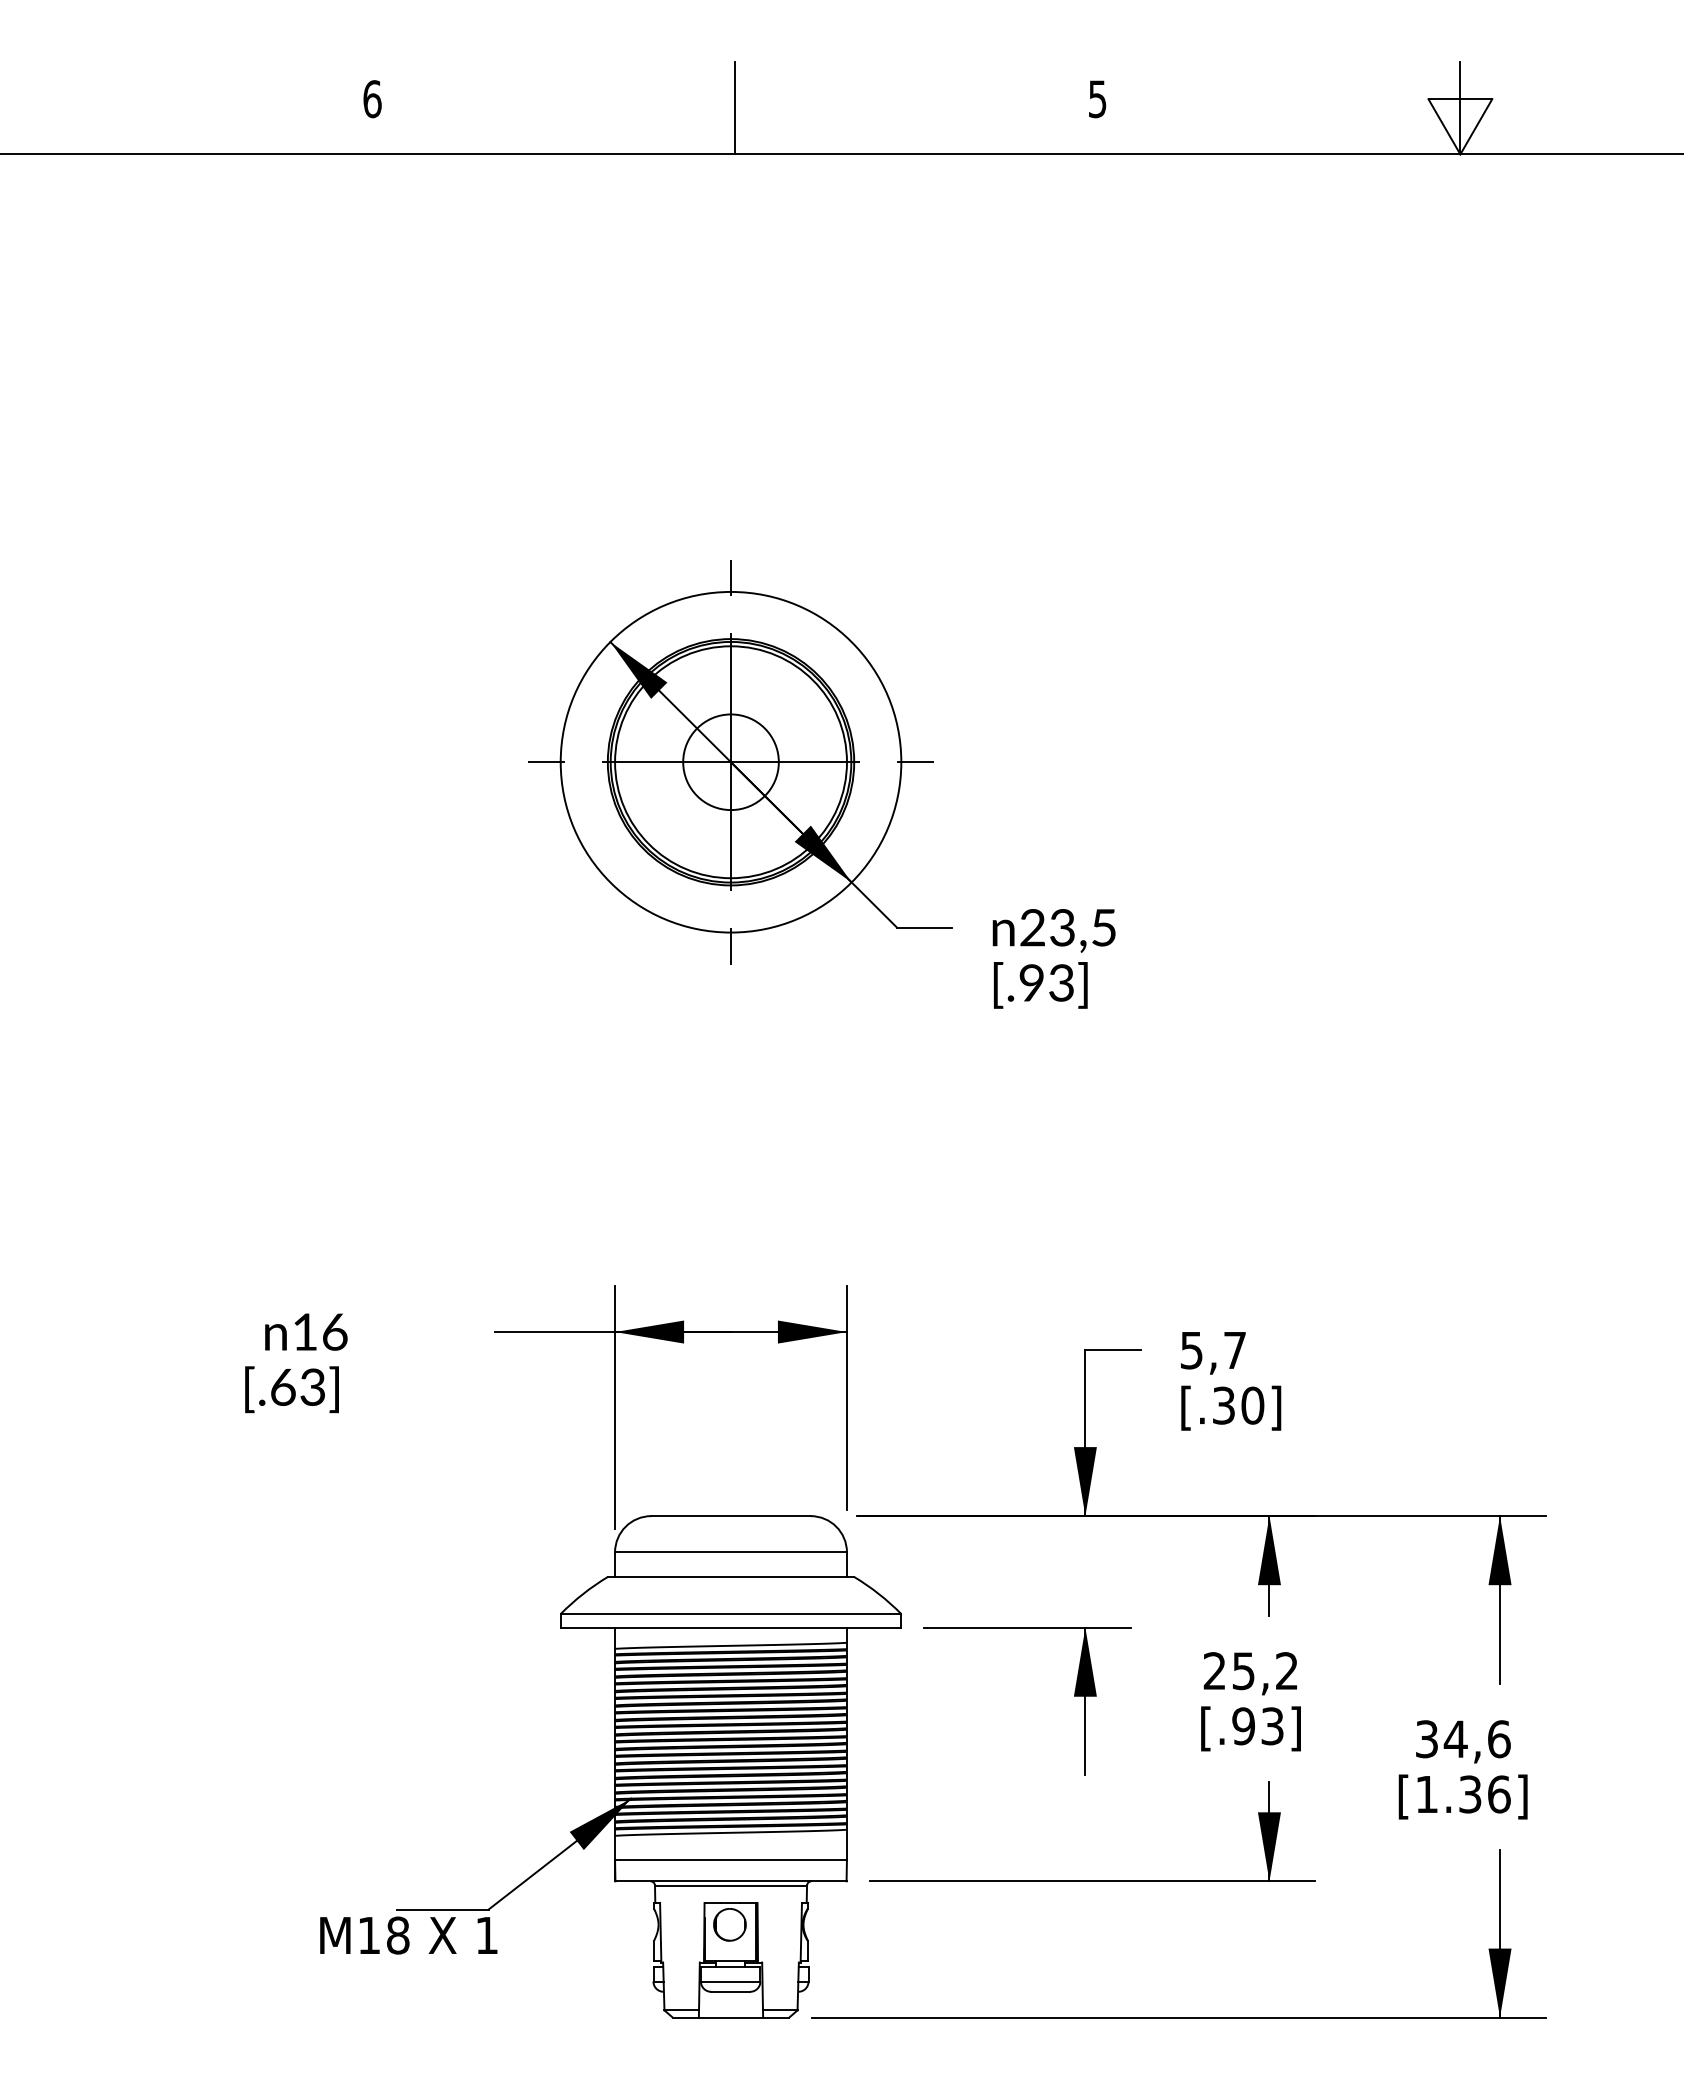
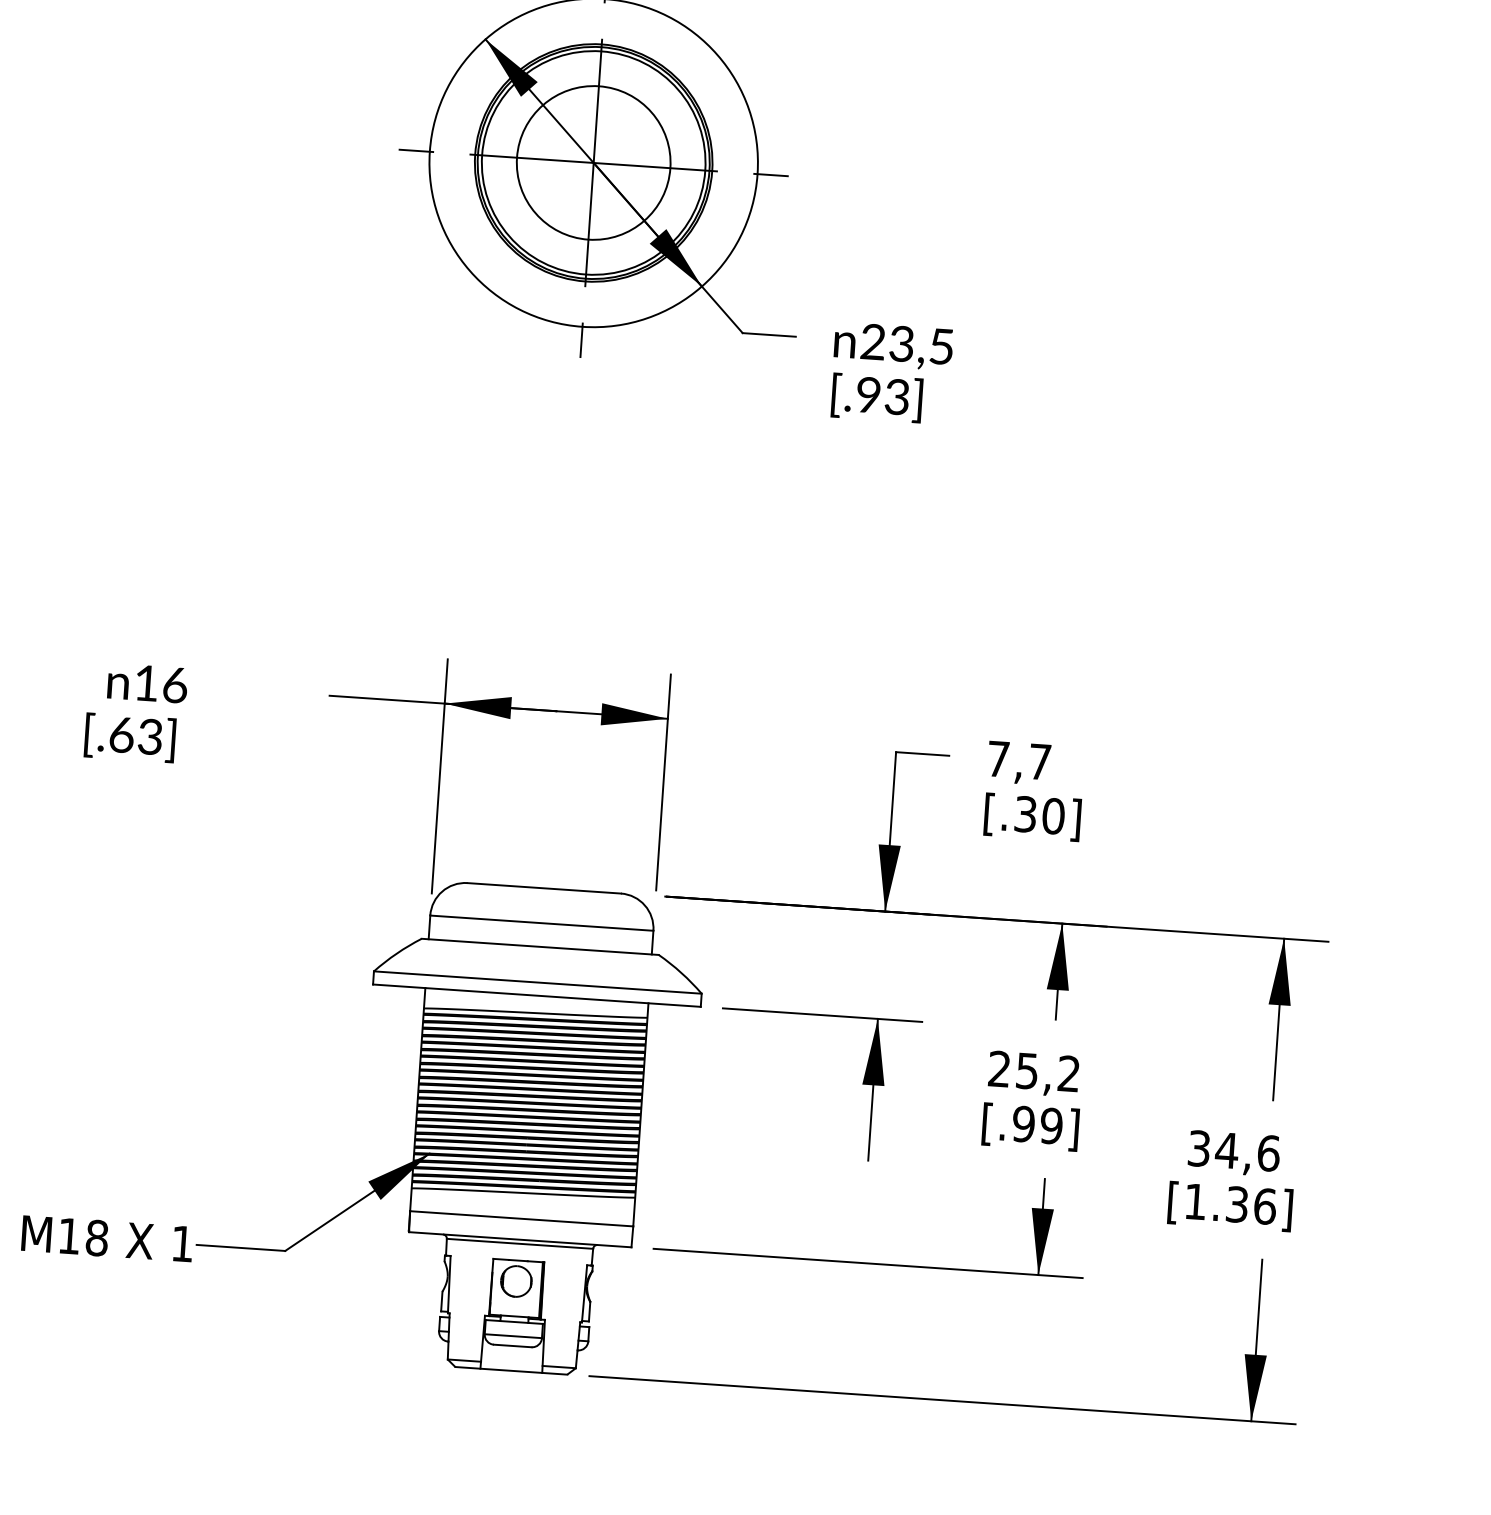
circle: (730, 761) -> (593, 162), size x1.67
text: (1191, 1350) -> (998, 759), 5,7 -> 7,7
text: (1272, 1726) -> (1051, 1126), [.93] -> [.99]
text: (408, 1935) -> (107, 1238), moved

